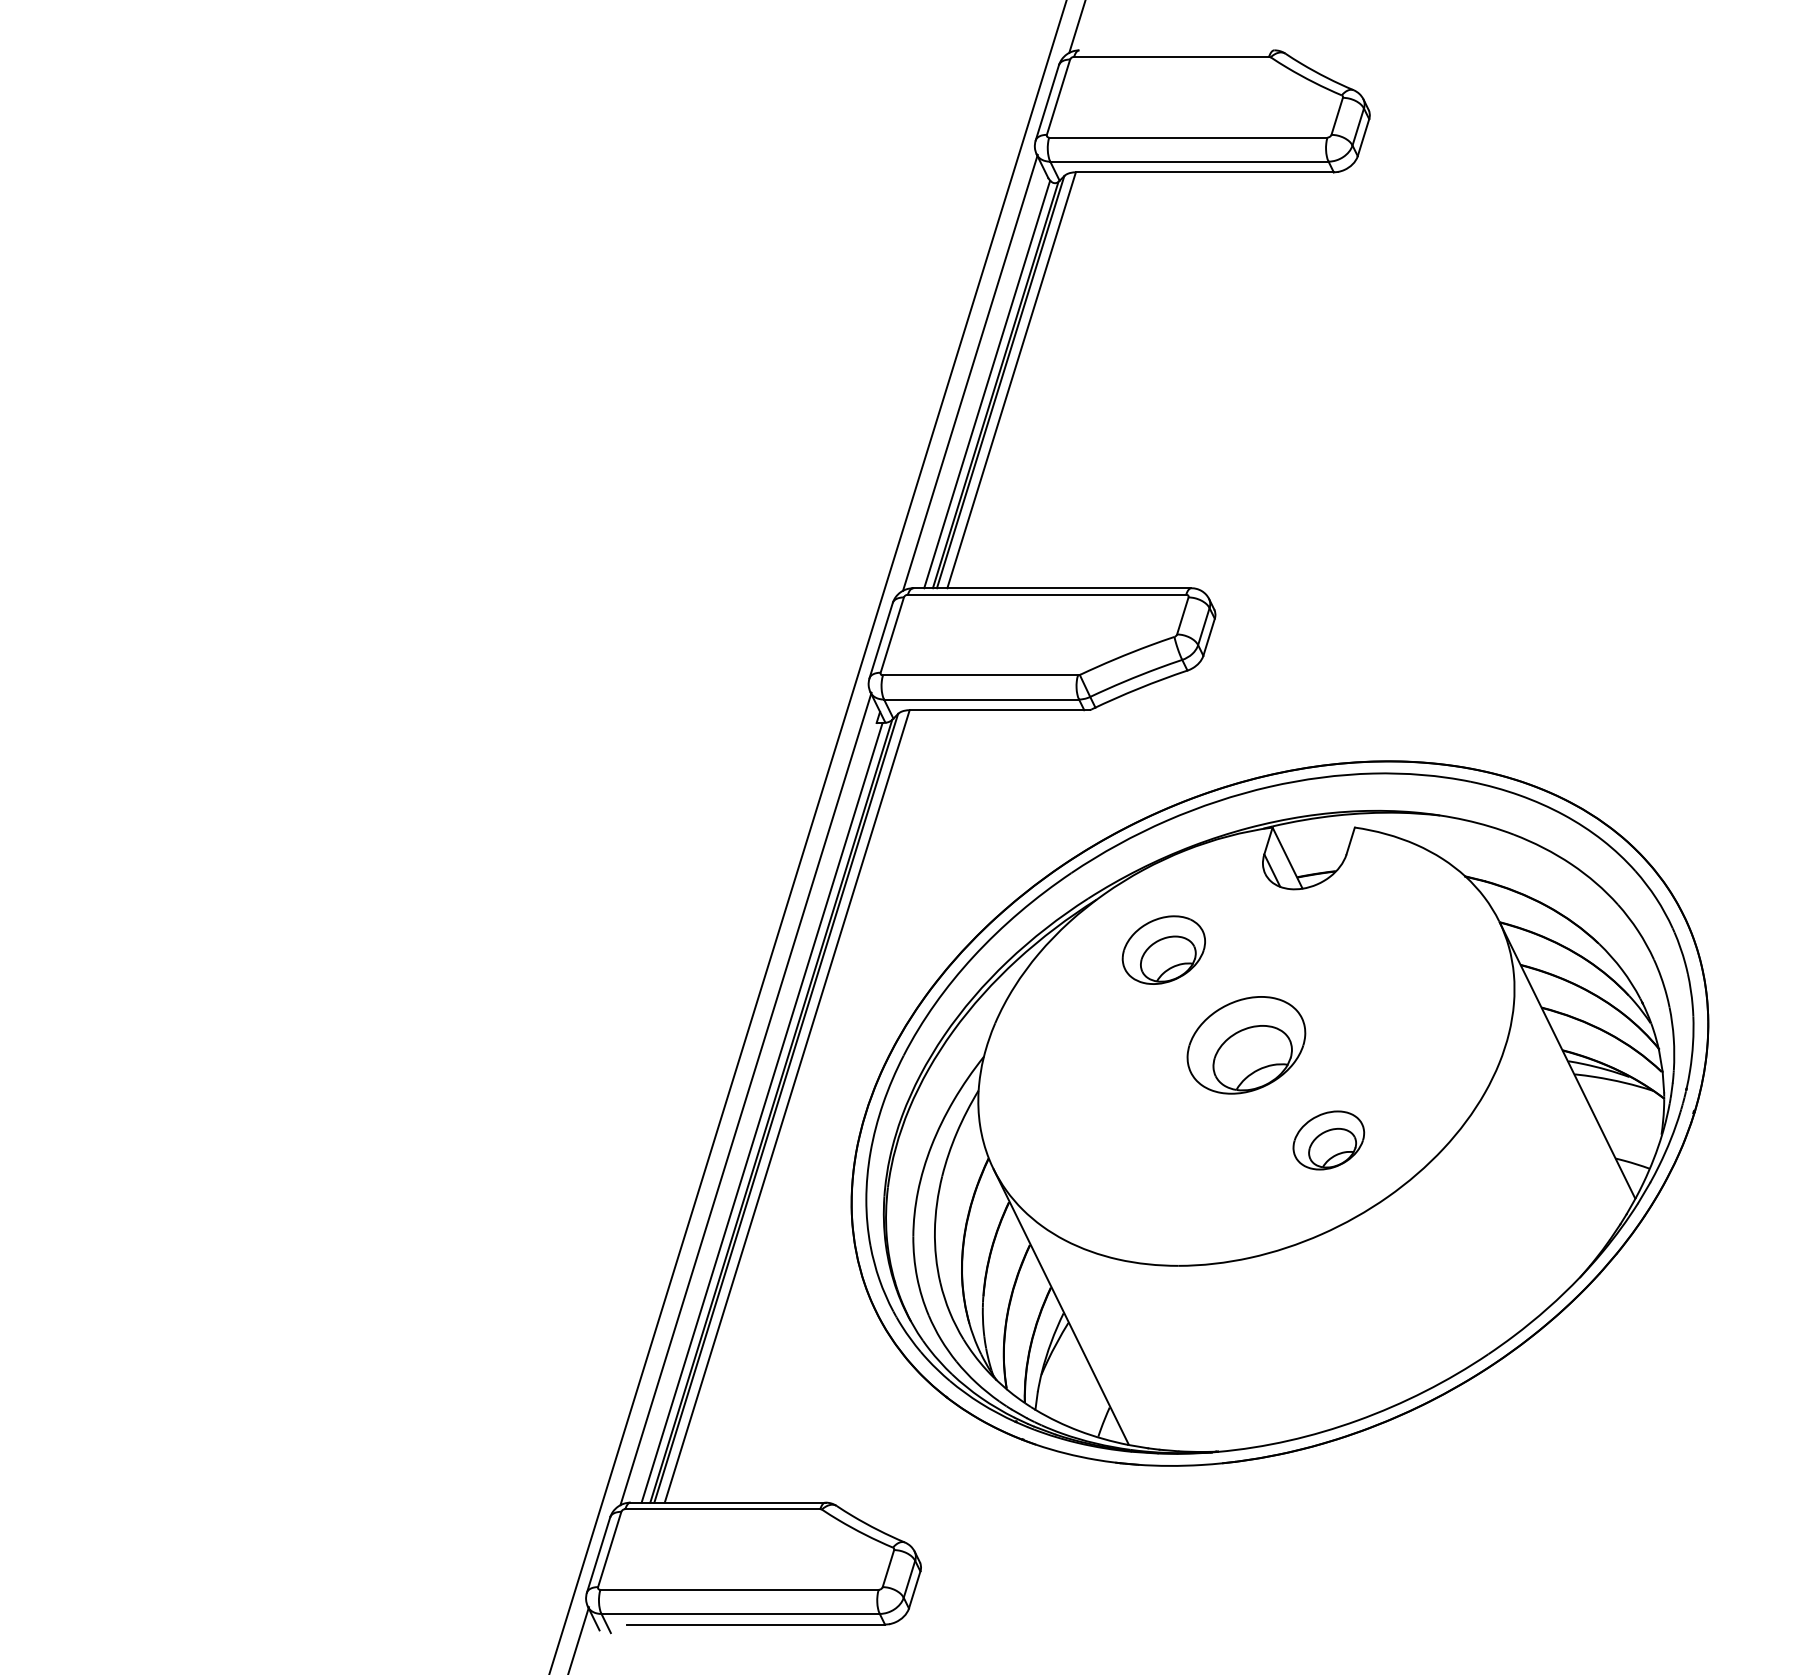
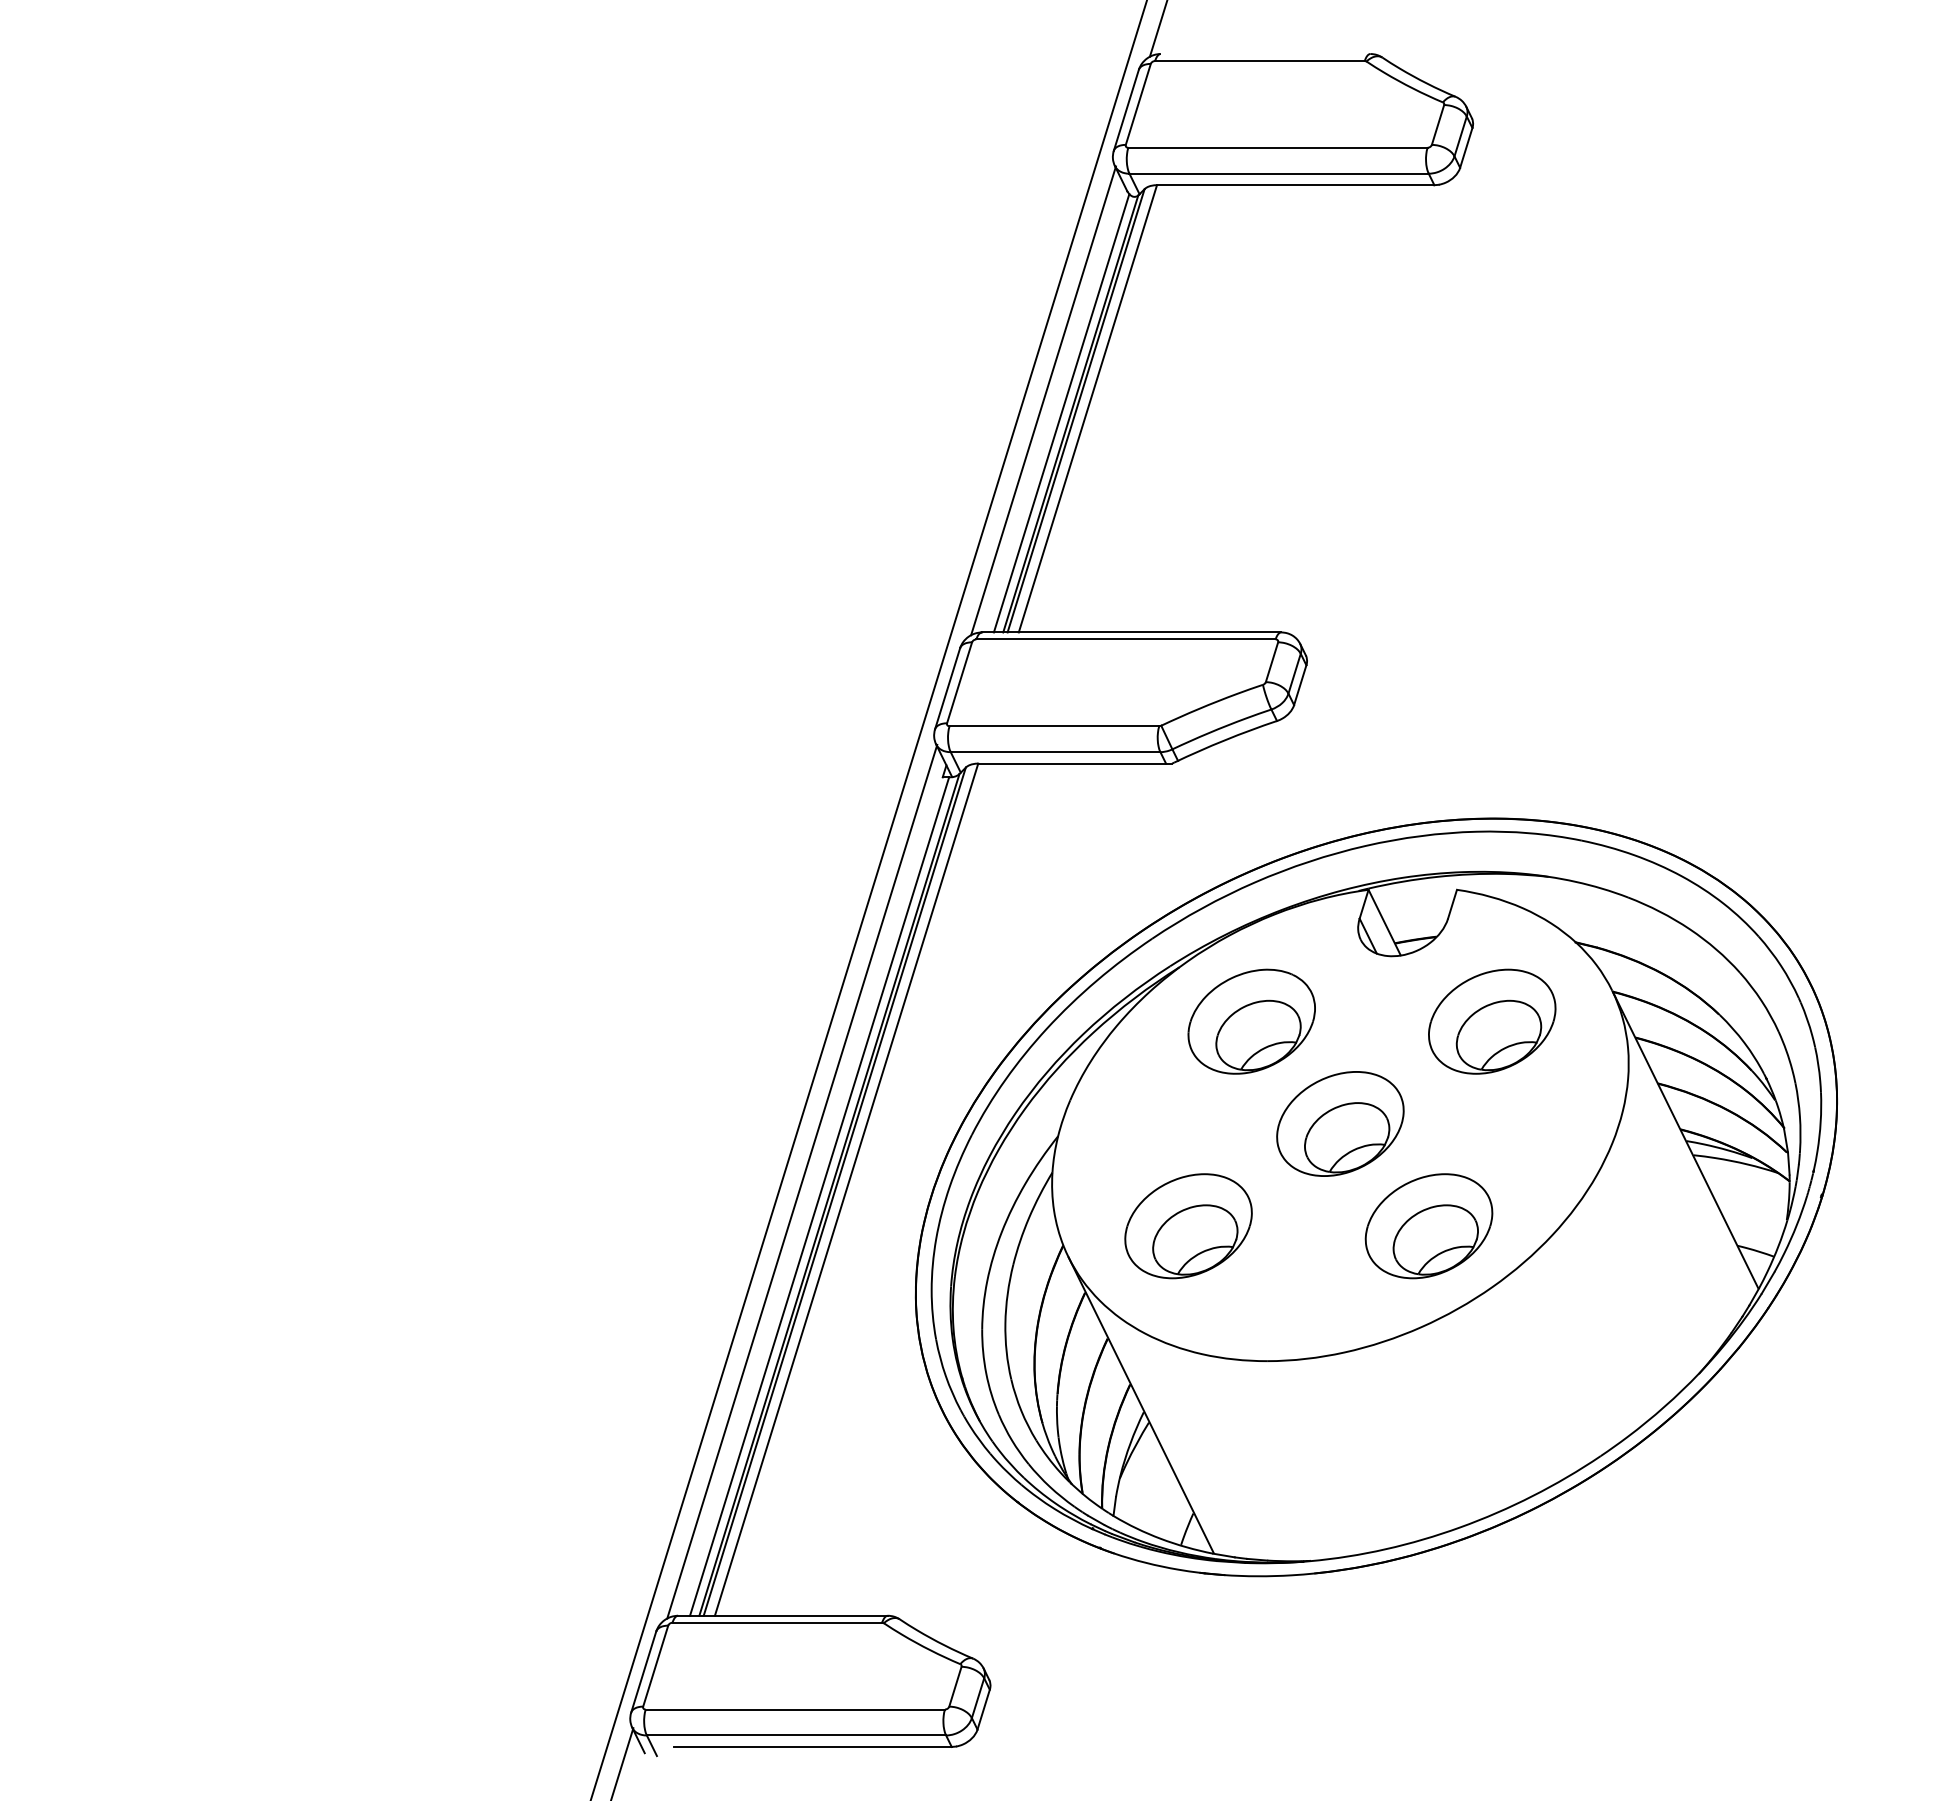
part: (1163, 950) -> (1251, 1021), size x1.43
part: (1387, 950) -> (1492, 1021), added
part: (1105, 1140) -> (1188, 1226), added
part: (1328, 1140) -> (1428, 1226), size x1.67

